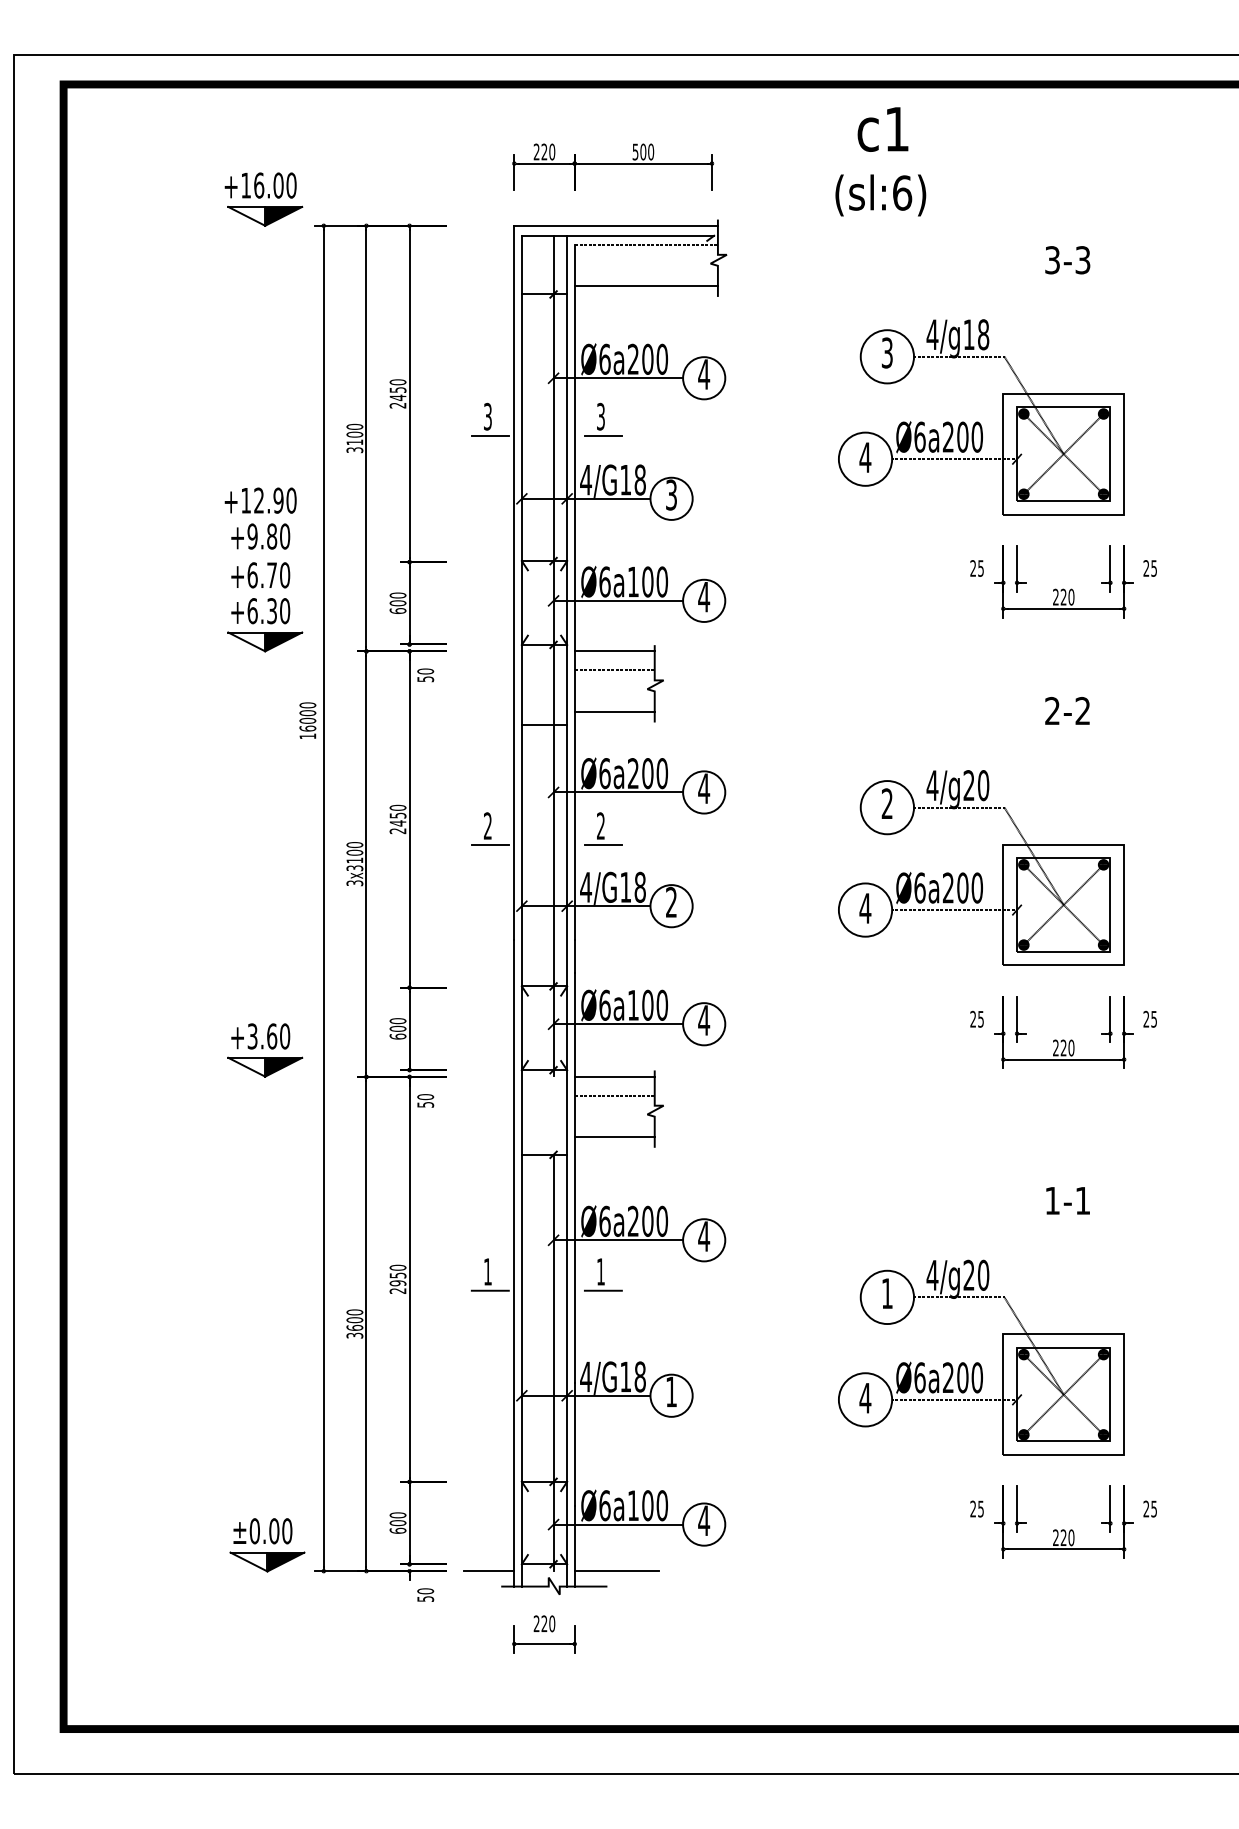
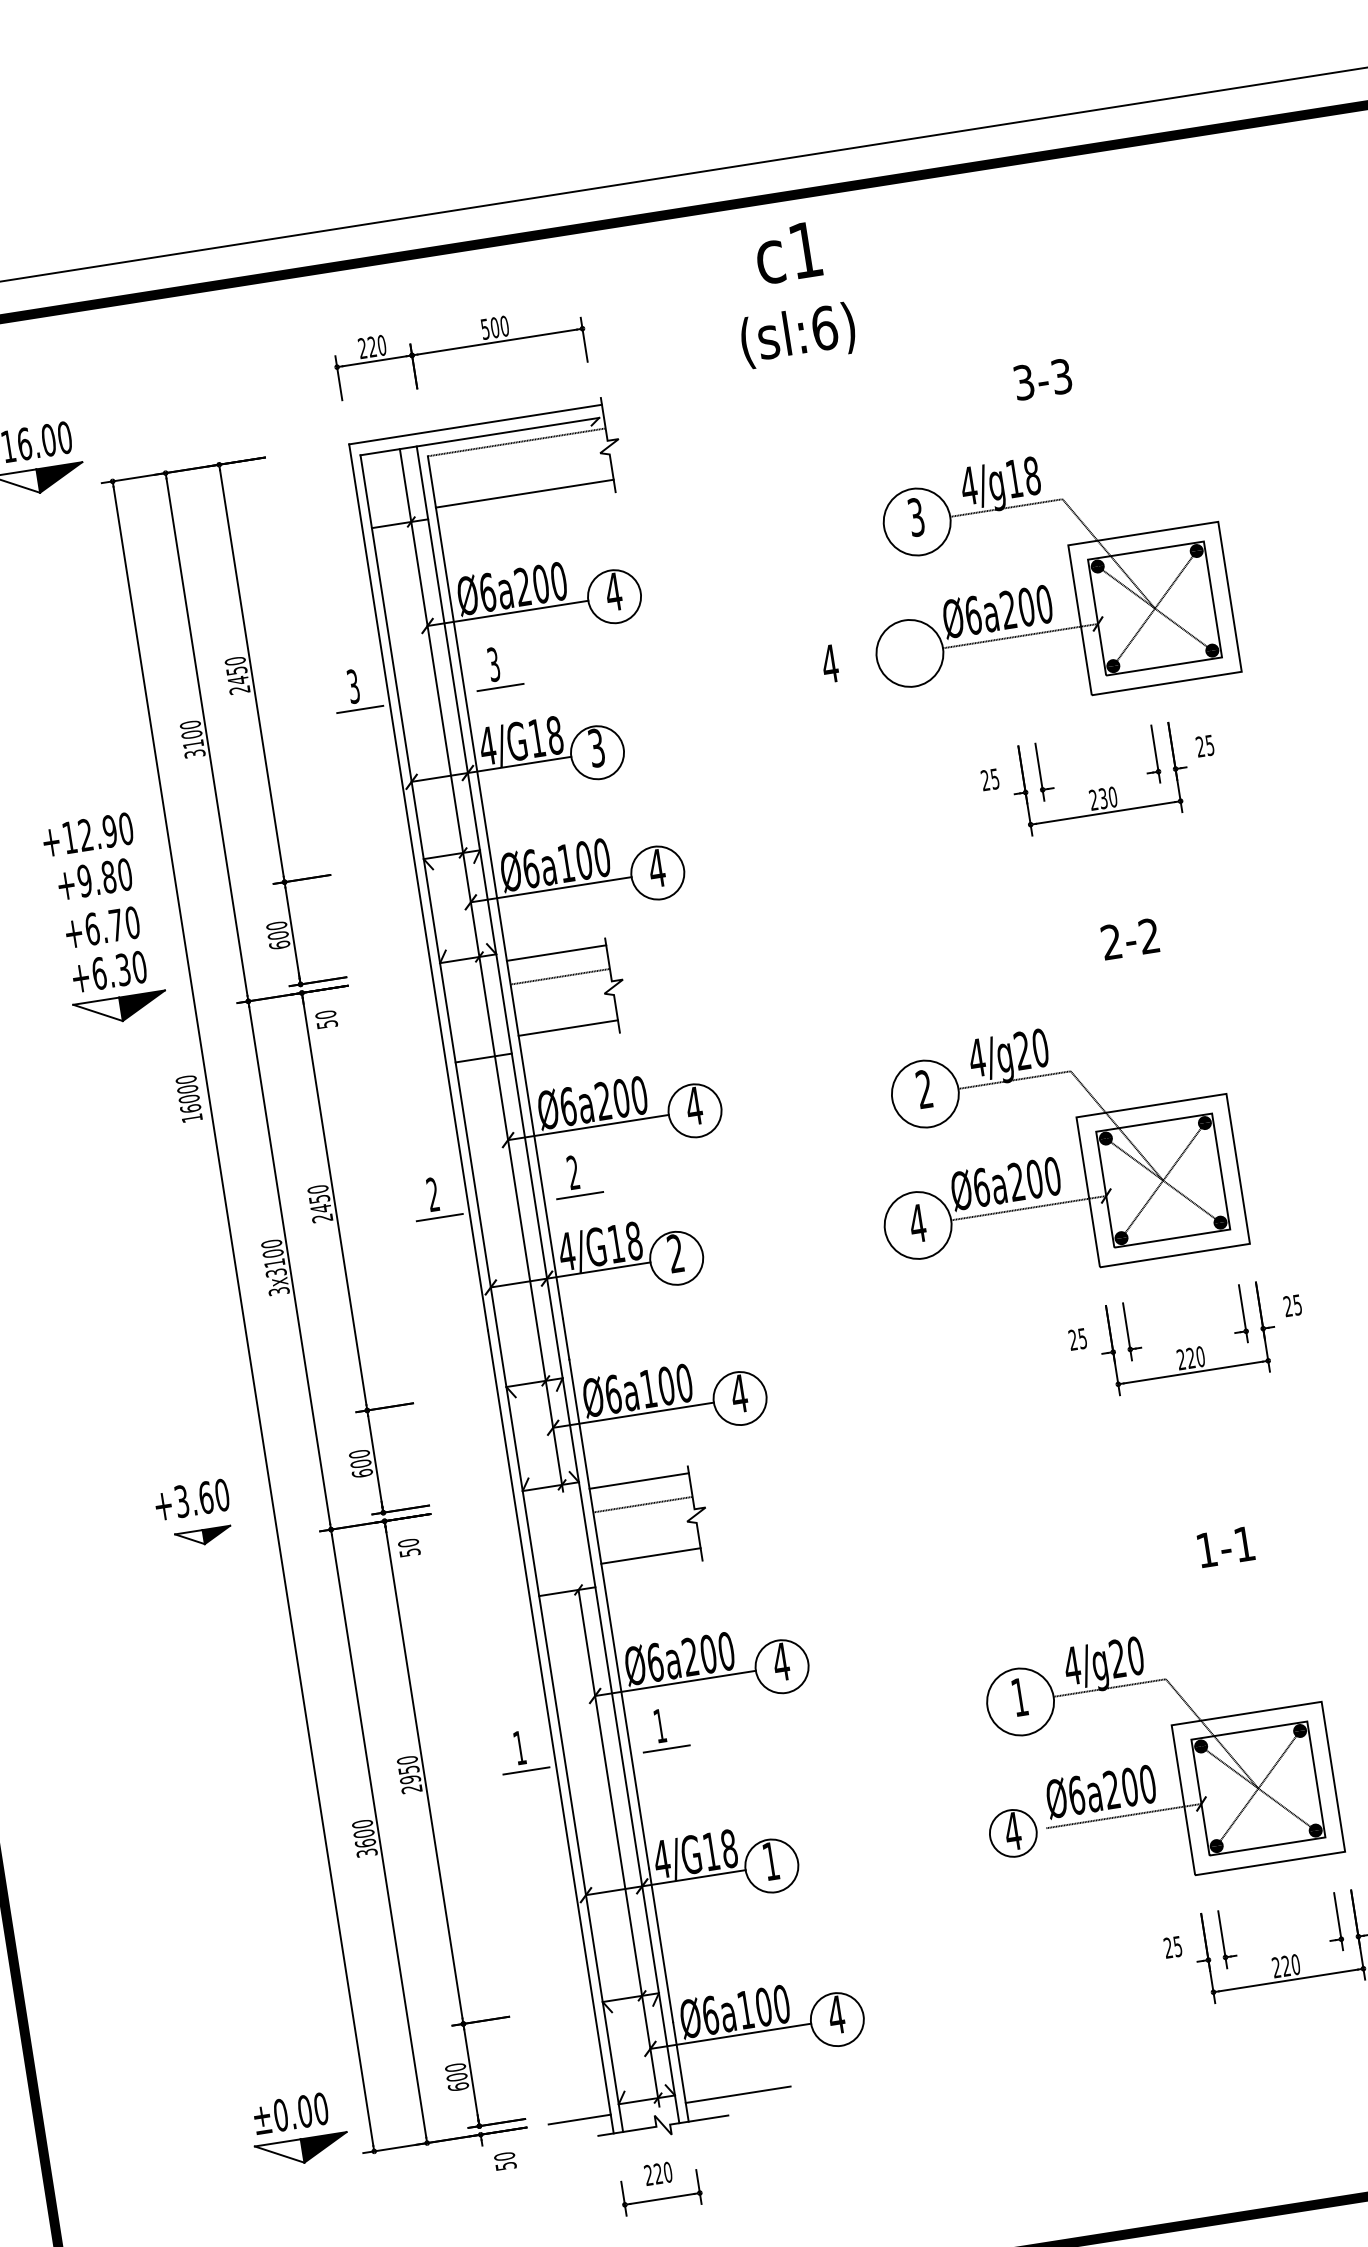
part: (981, 417) -> (1045, 579), moved
text: (1063, 597) -> (1103, 799), 220 -> 230
part: (265, 1066) -> (203, 1536), size x0.6
circle: (865, 1399) -> (1013, 1832), size x0.7

